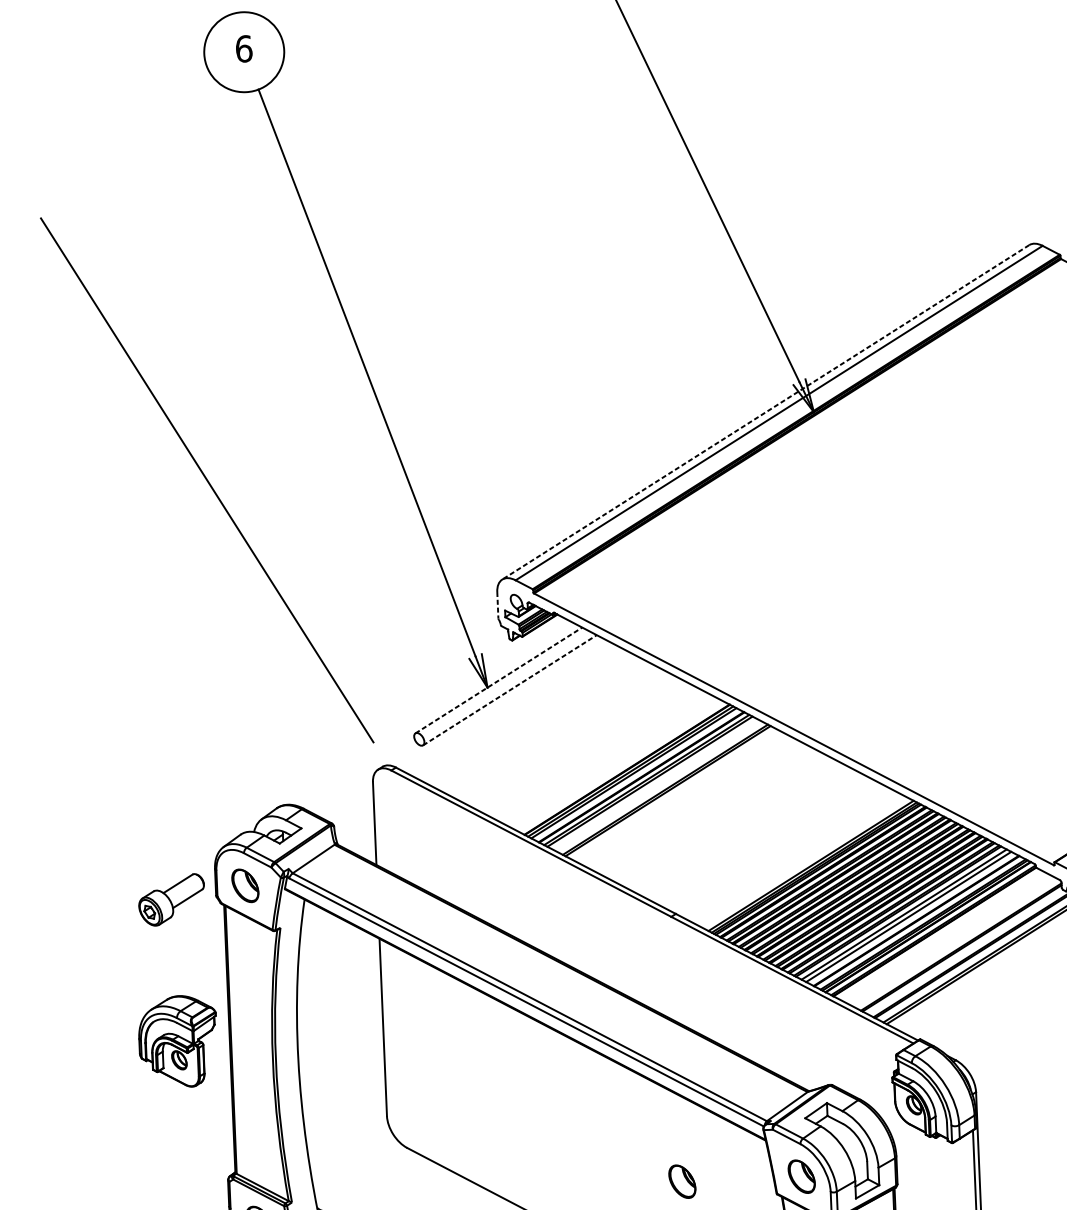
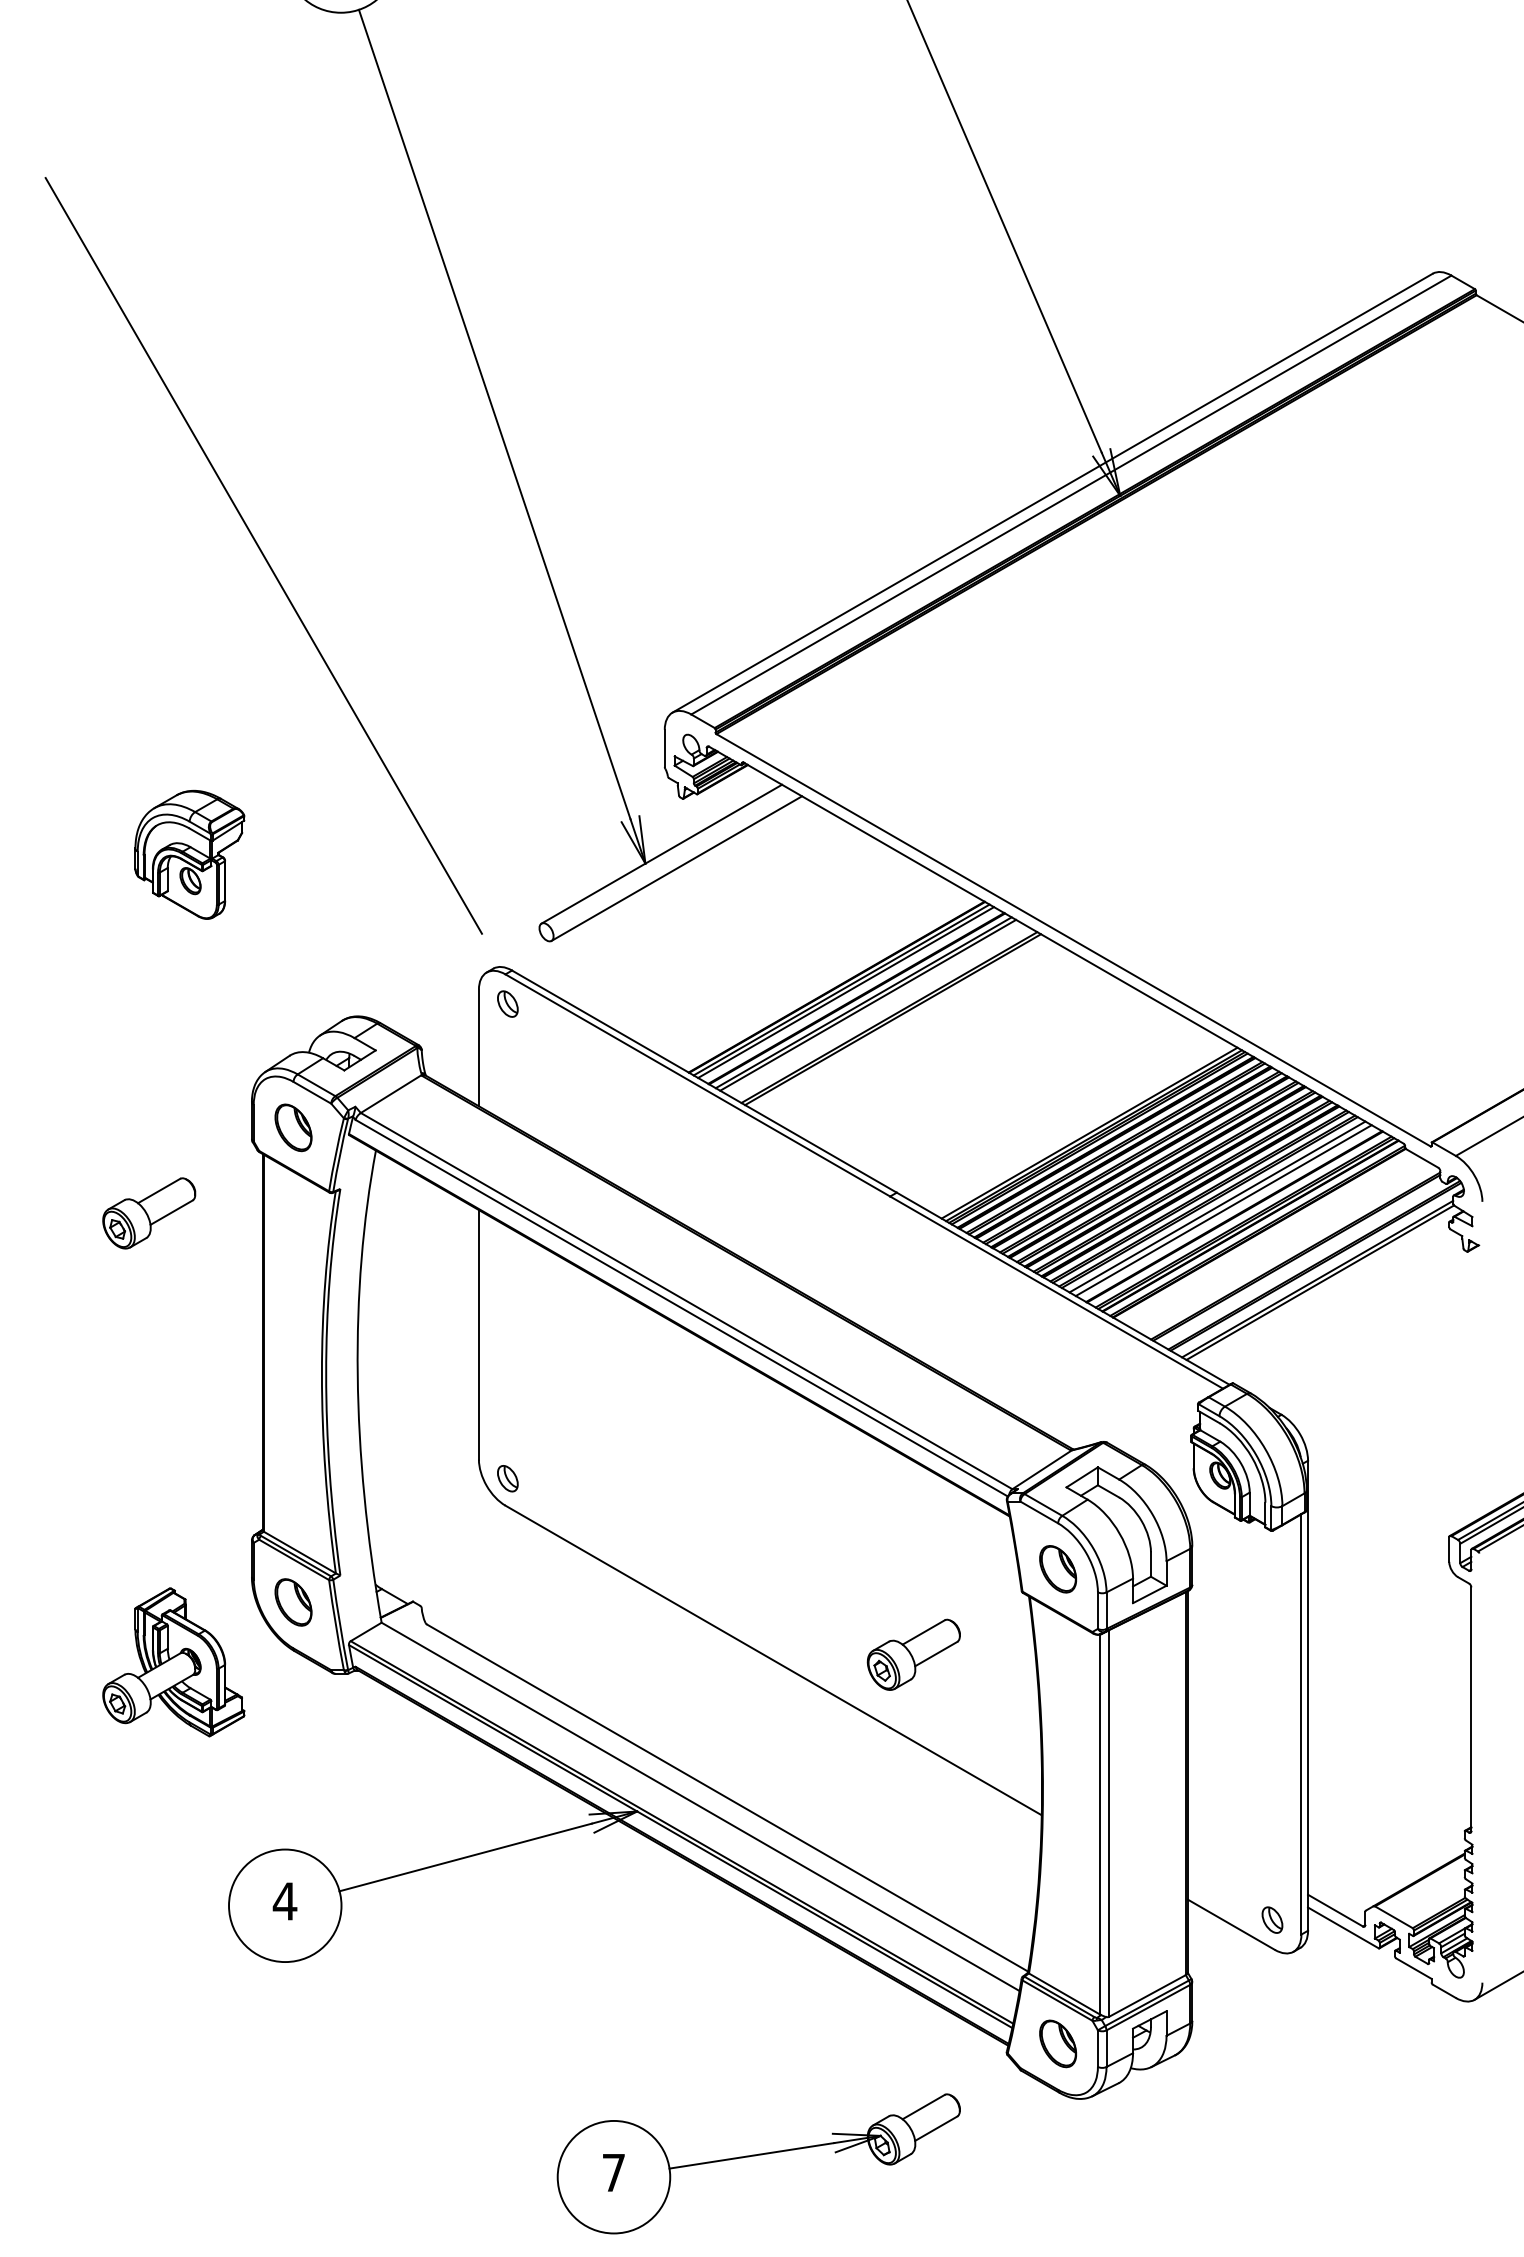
line: (765, 412) -> (1052, 493), dashed -> solid
line: (497, 605) -> (664, 748), dashed -> solid
line: (498, 680) -> (661, 854), dashed -> solid
line: (509, 690) -> (676, 868), dashed -> solid
part: (393, 791) -> (507, 1003), added
part: (171, 900) -> (149, 1213), moved
part: (177, 1041) -> (189, 854), moved
part: (407, 1128) -> (507, 1478), added
part: (681, 1181) -> (889, 1569), removed

